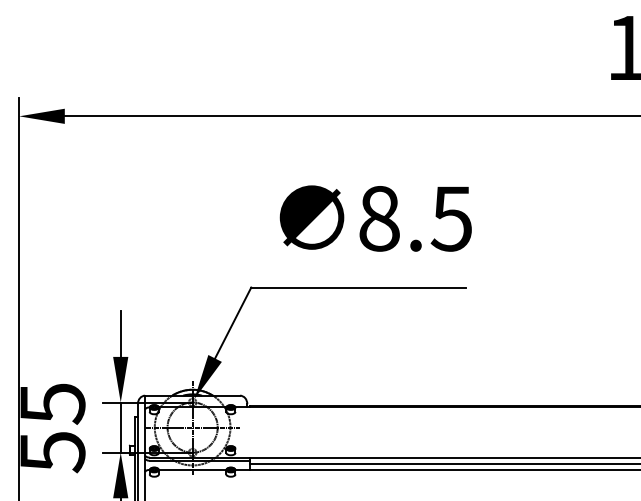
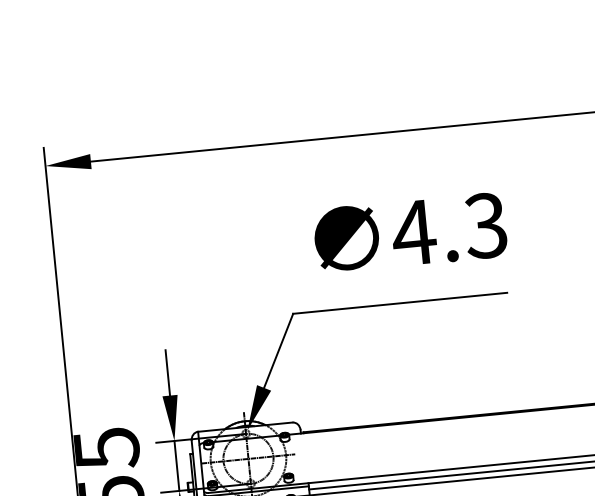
text: (414, 218) -> (448, 229), 8.5 -> 4.3

